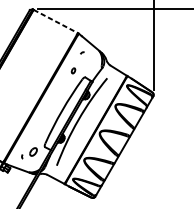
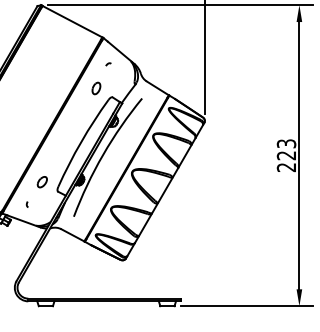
line: (55, 21) -> (72, 21), dashed -> solid
part: (73, 70) -> (96, 88), size x1.67
part: (32, 152) -> (41, 182), moved

